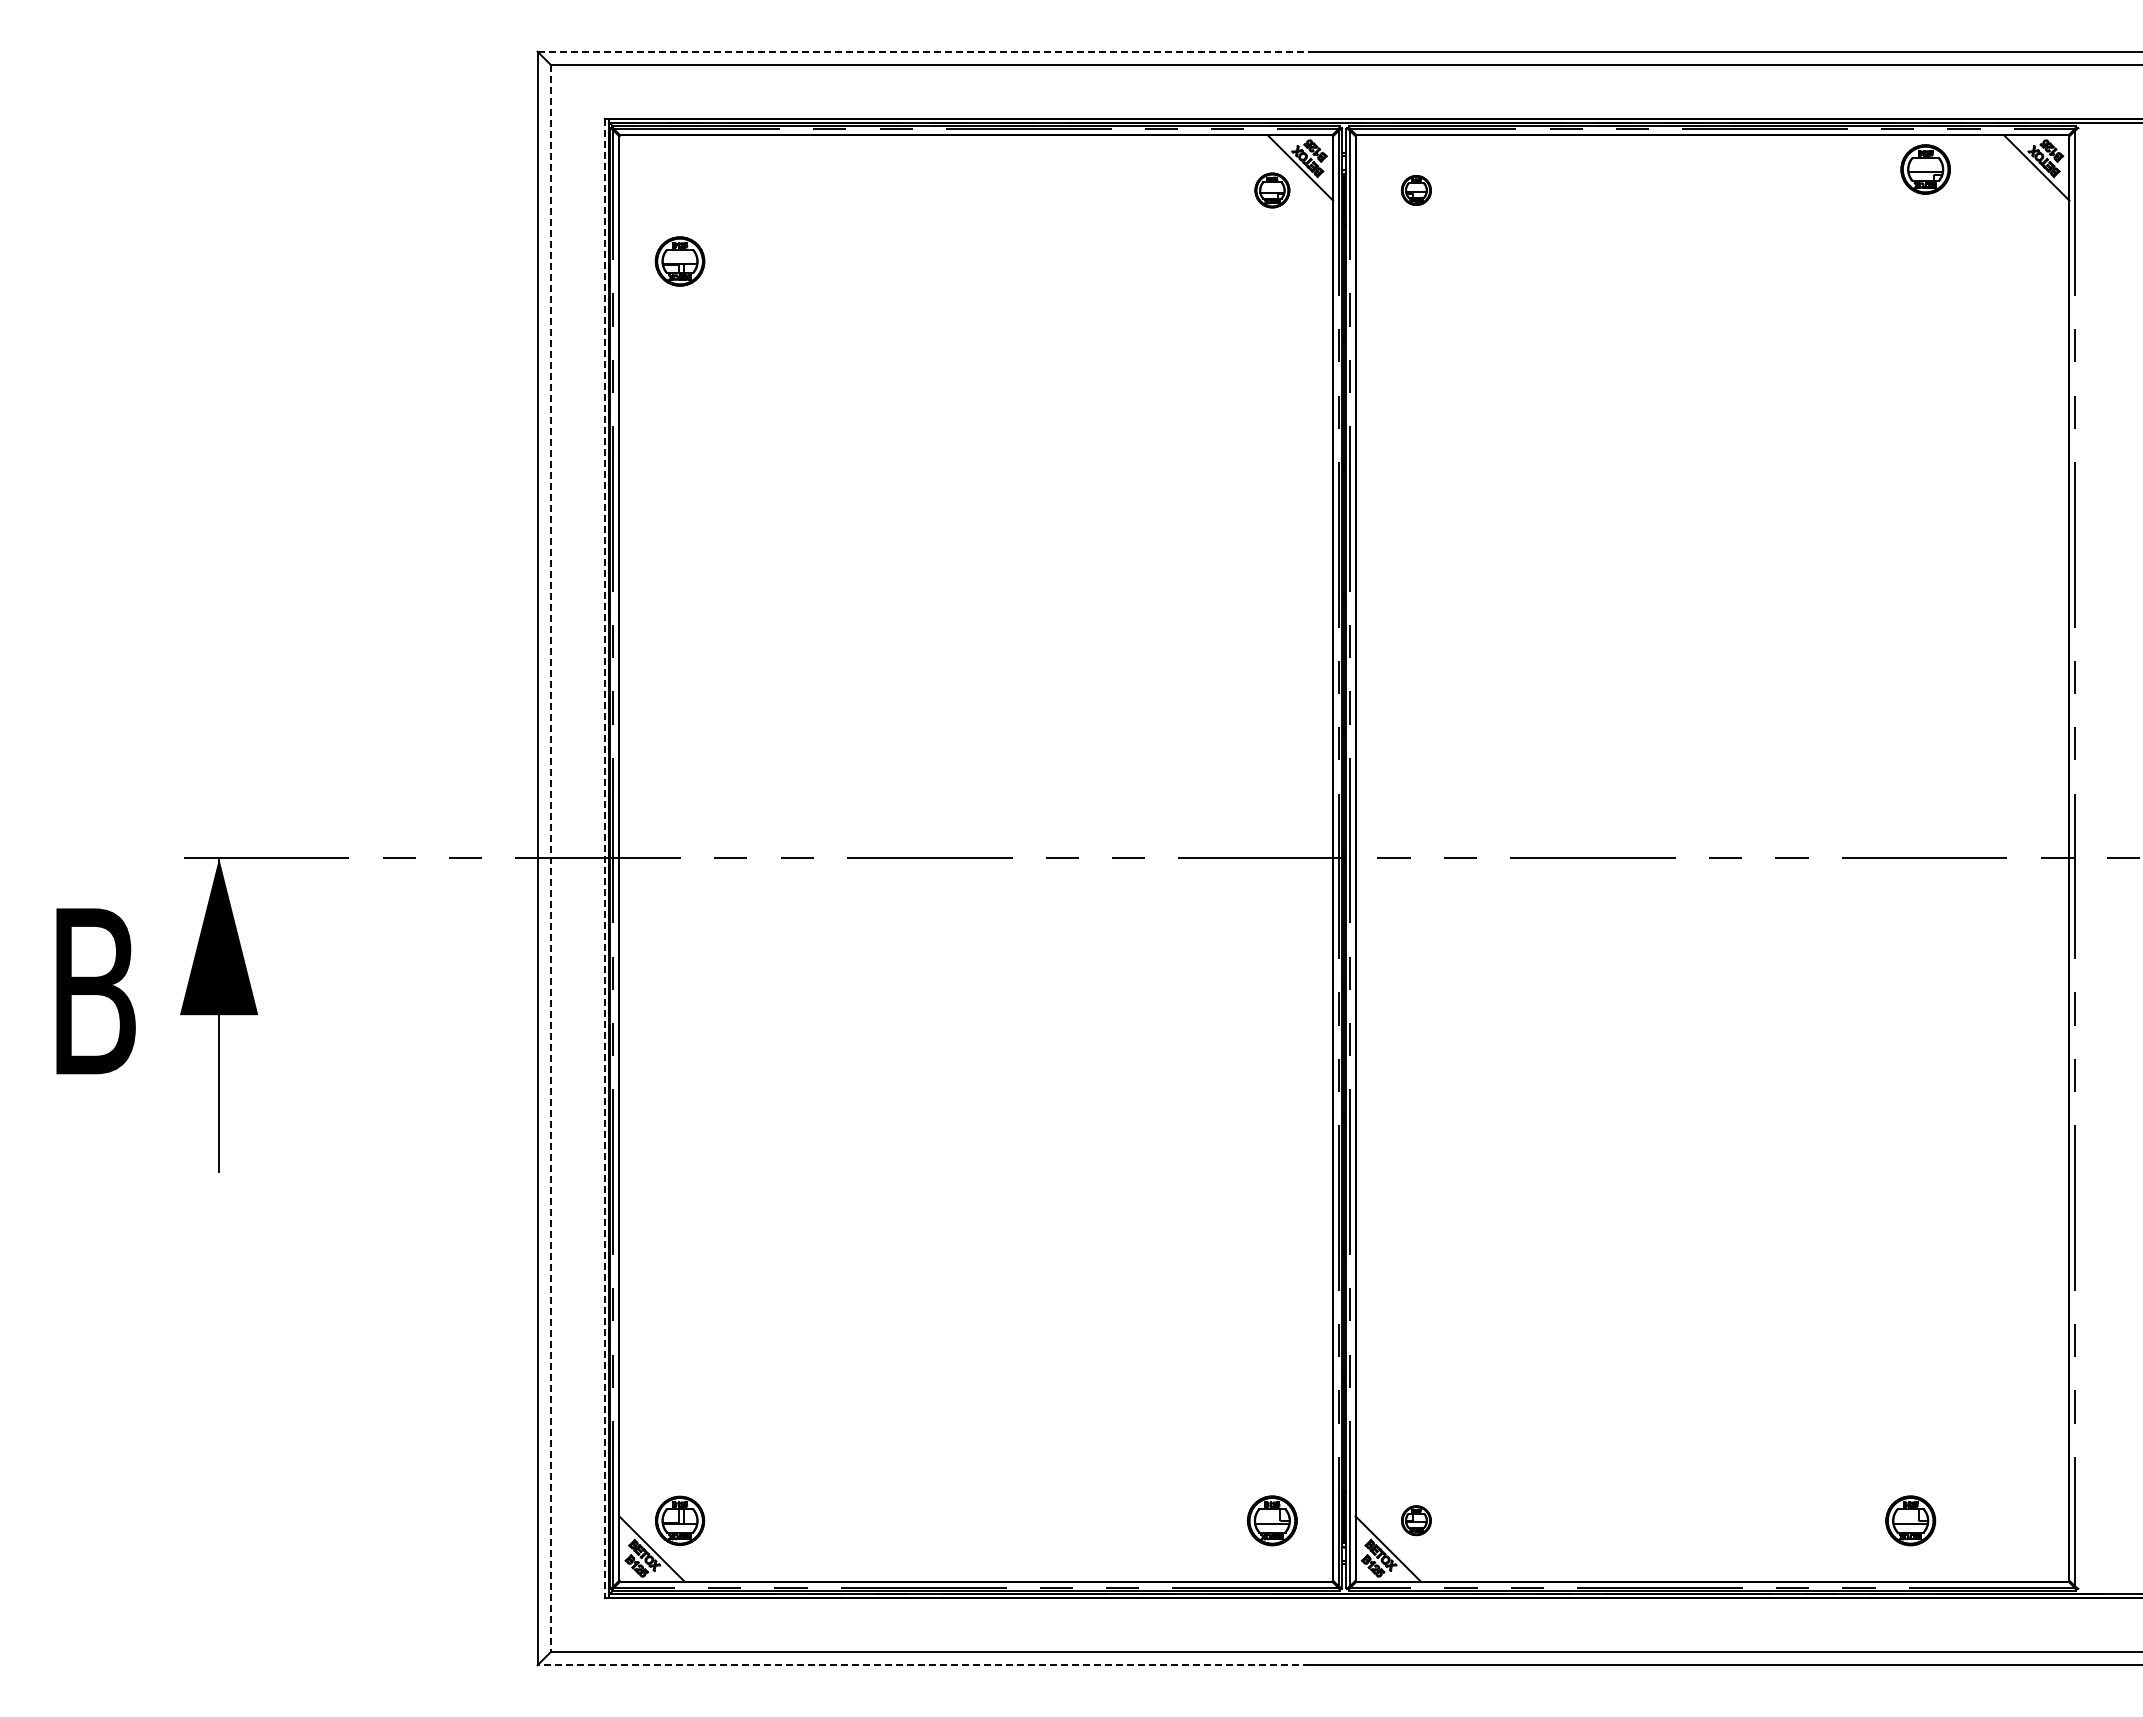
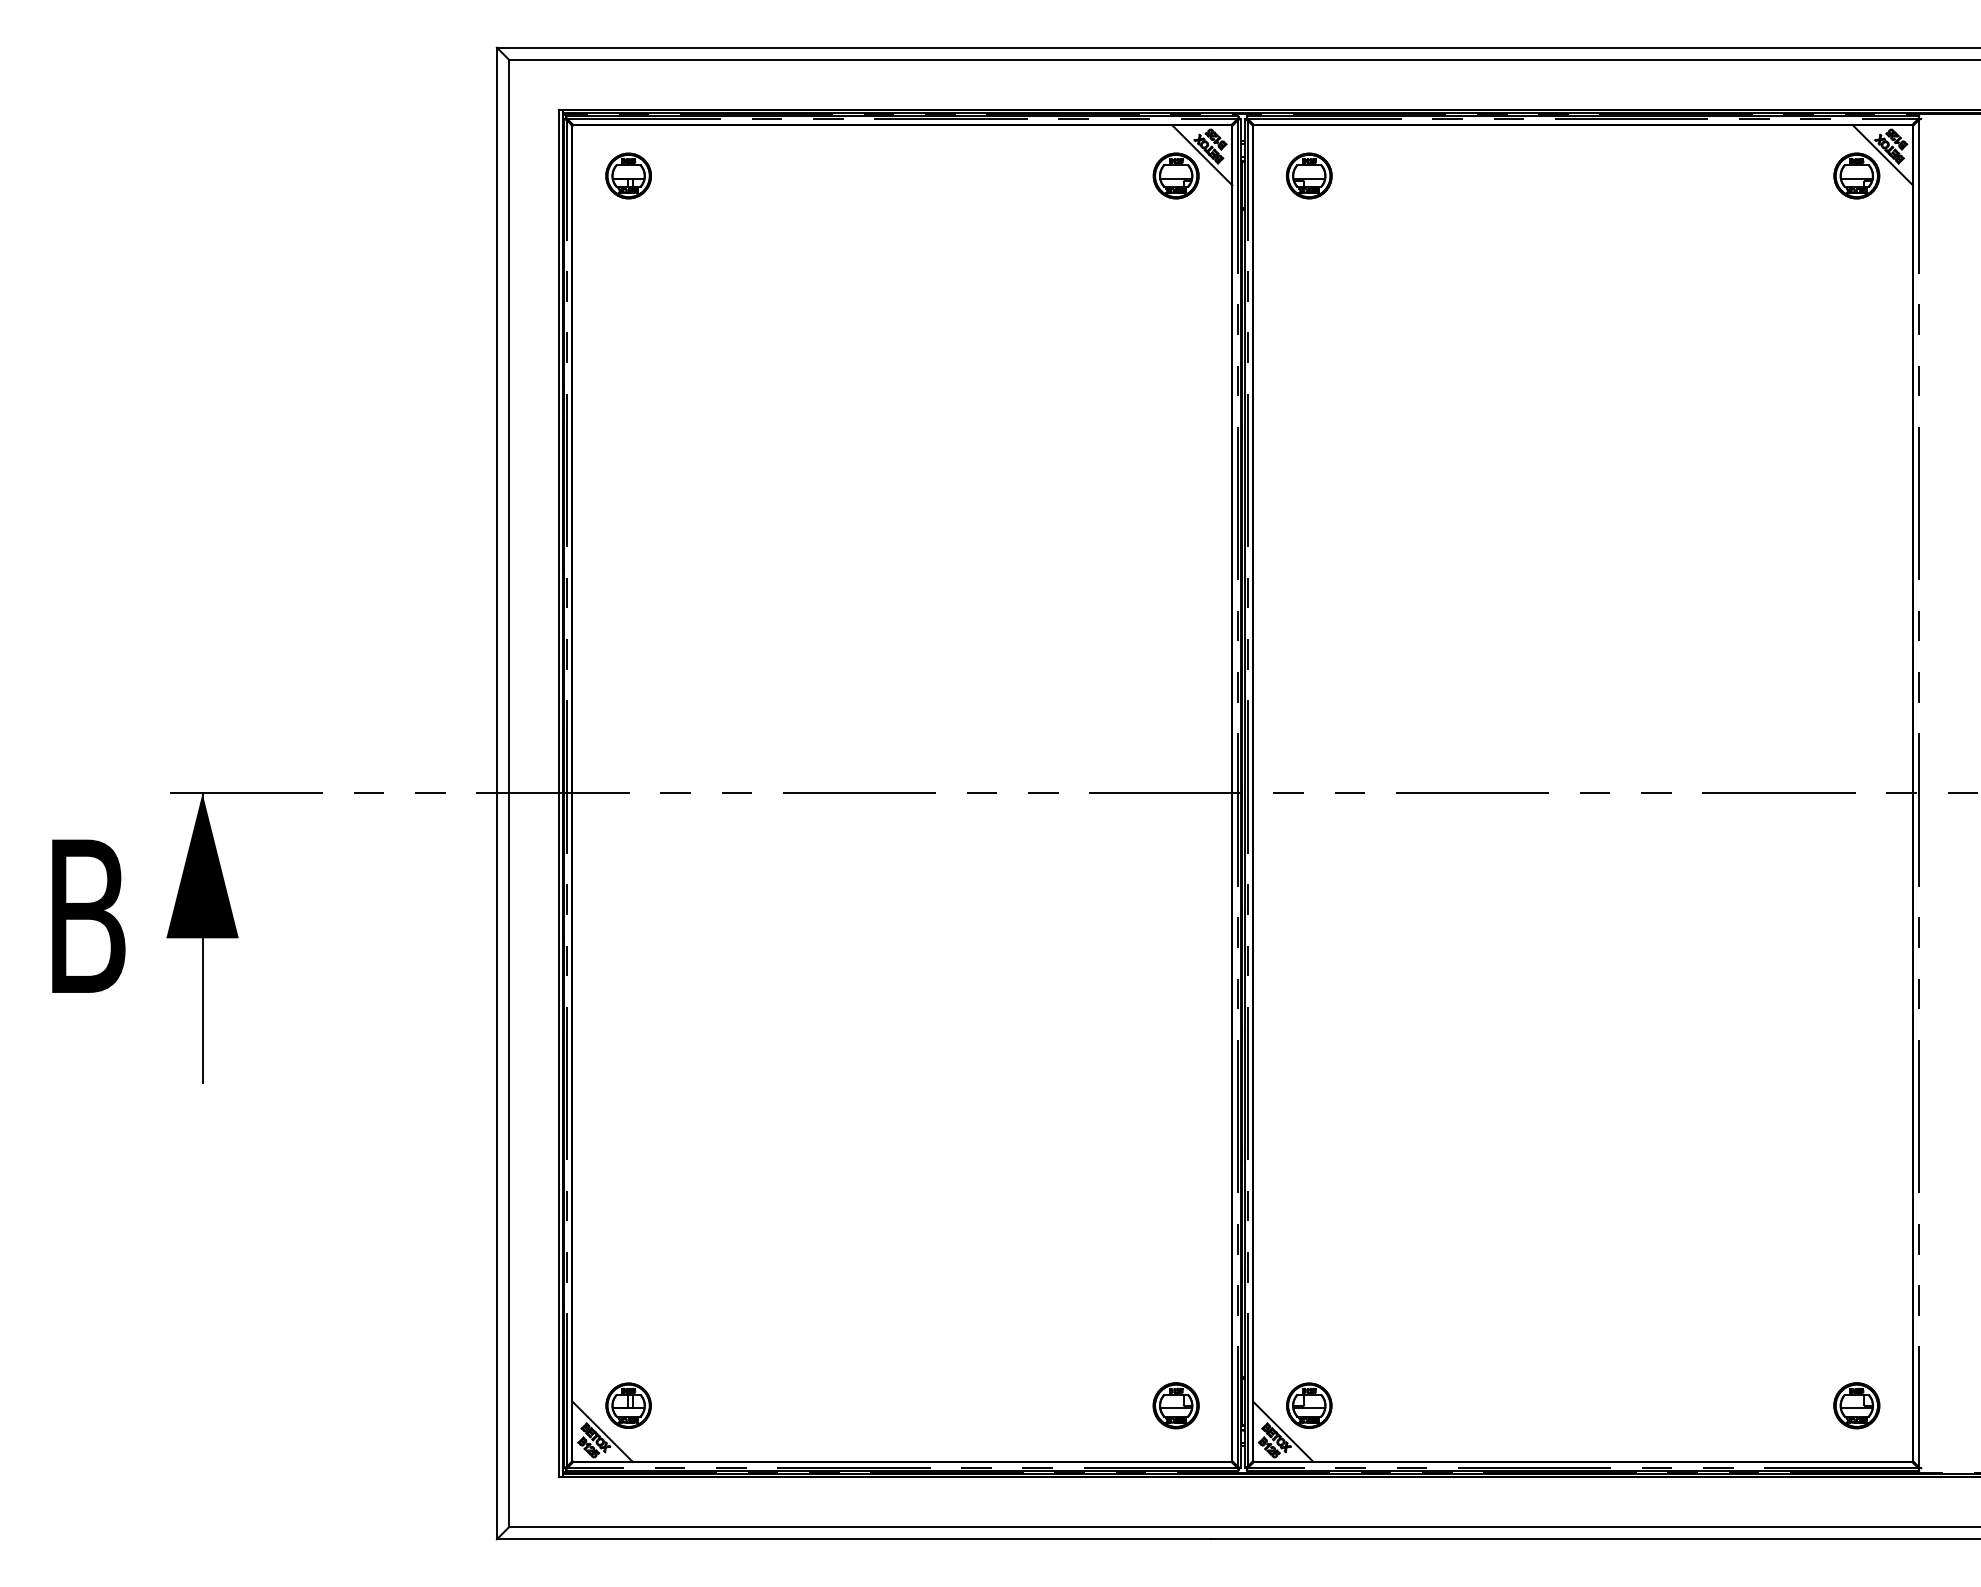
line: (924, 51) -> (854, 47), dashed -> solid
part: (1925, 169) -> (1856, 176), moved
part: (1272, 190) -> (1176, 176), size x1.43
part: (1416, 190) -> (1309, 176), size x1.67
part: (679, 261) -> (628, 176), moved
line: (550, 858) -> (508, 793), dashed -> solid
line: (604, 858) -> (558, 793), dashed -> solid
part: (1416, 1520) -> (1309, 1405), size x1.67
part: (1910, 1520) -> (1856, 1405), moved
line: (923, 1665) -> (853, 1539), dashed -> solid

